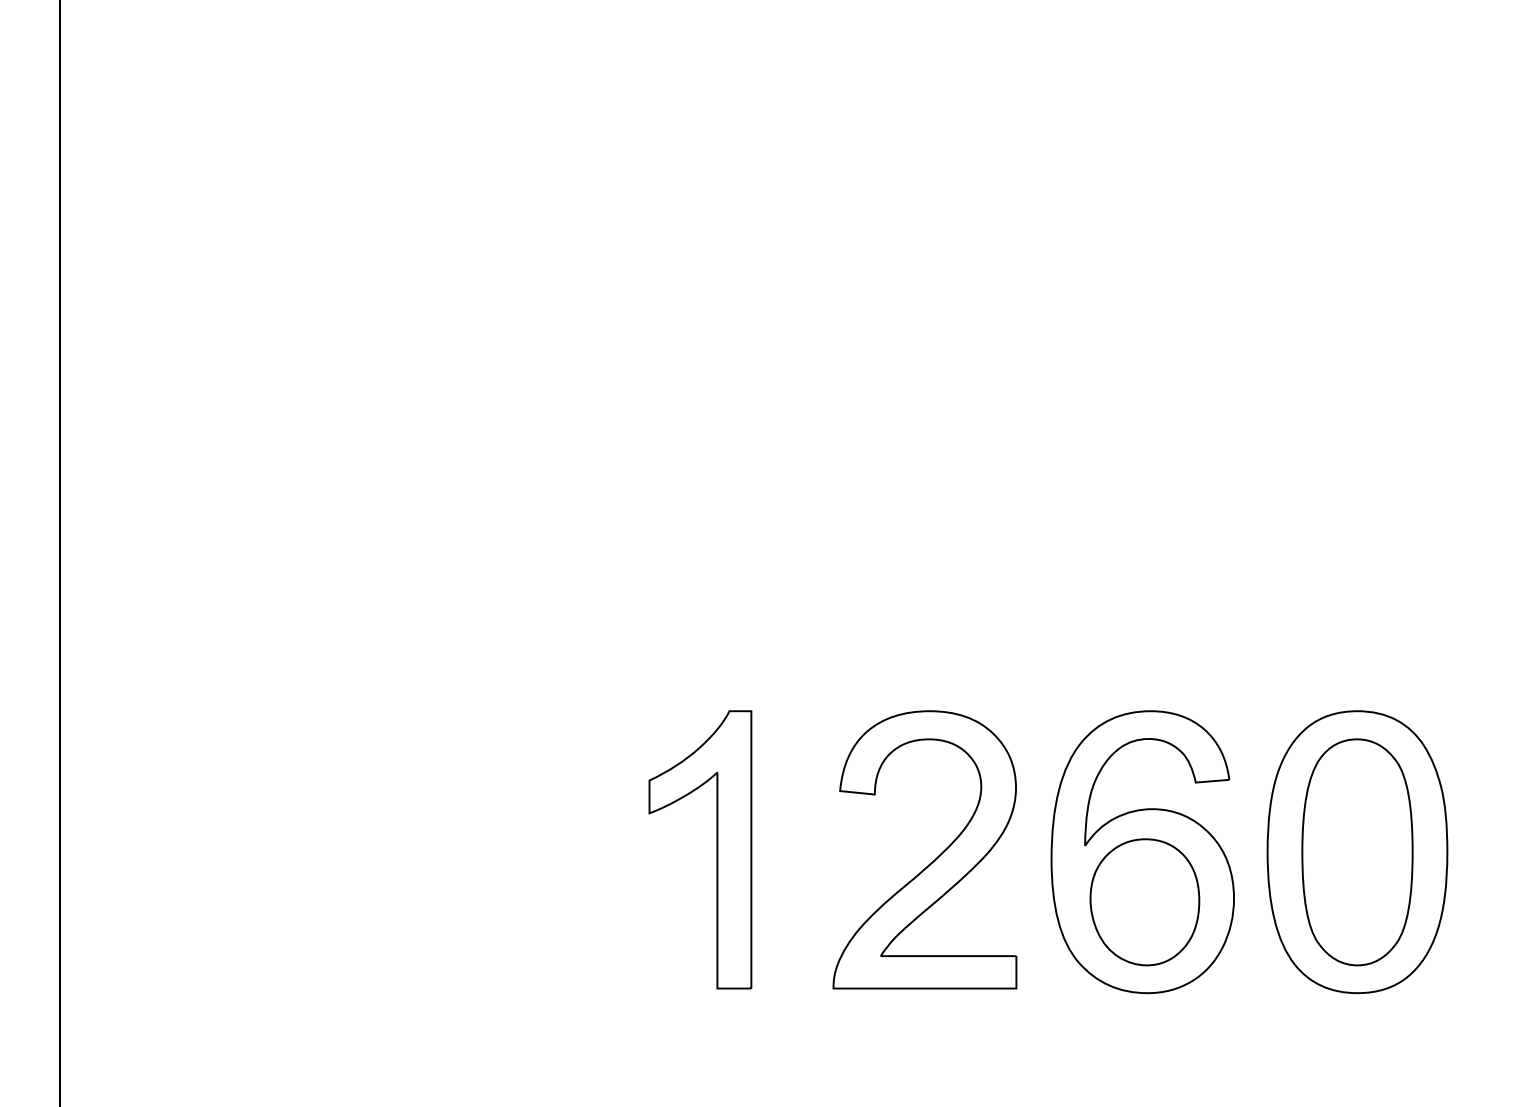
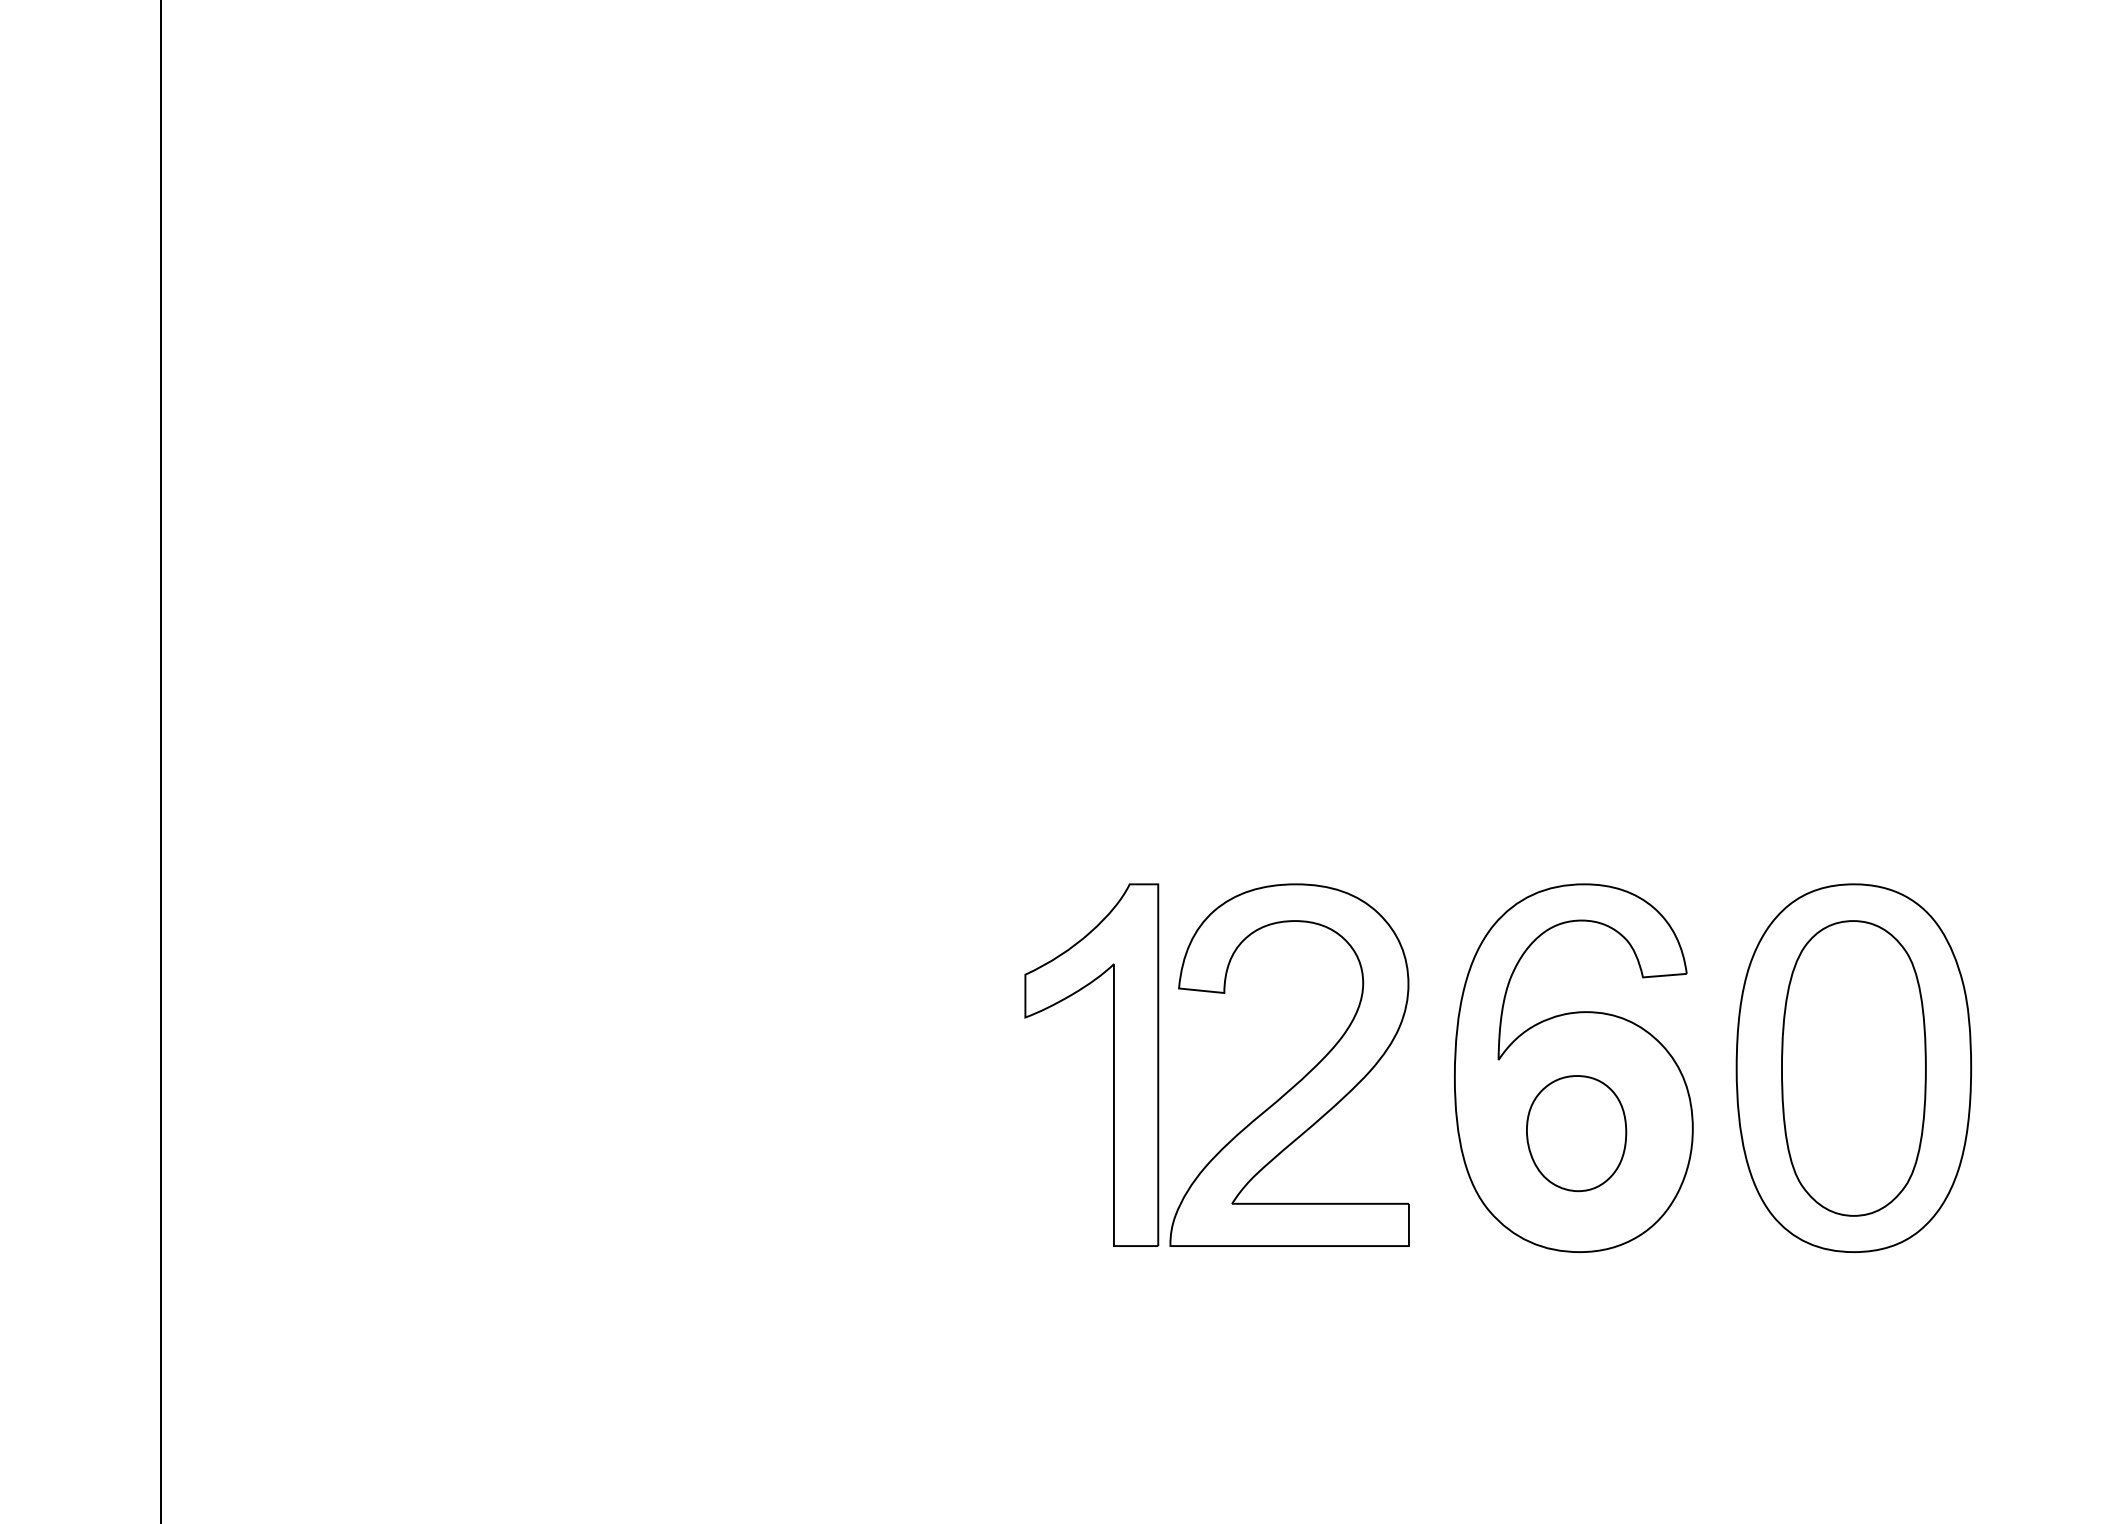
part: (717, 849) -> (1113, 1064), moved
part: (1144, 902) -> (1576, 1133), size x0.7

